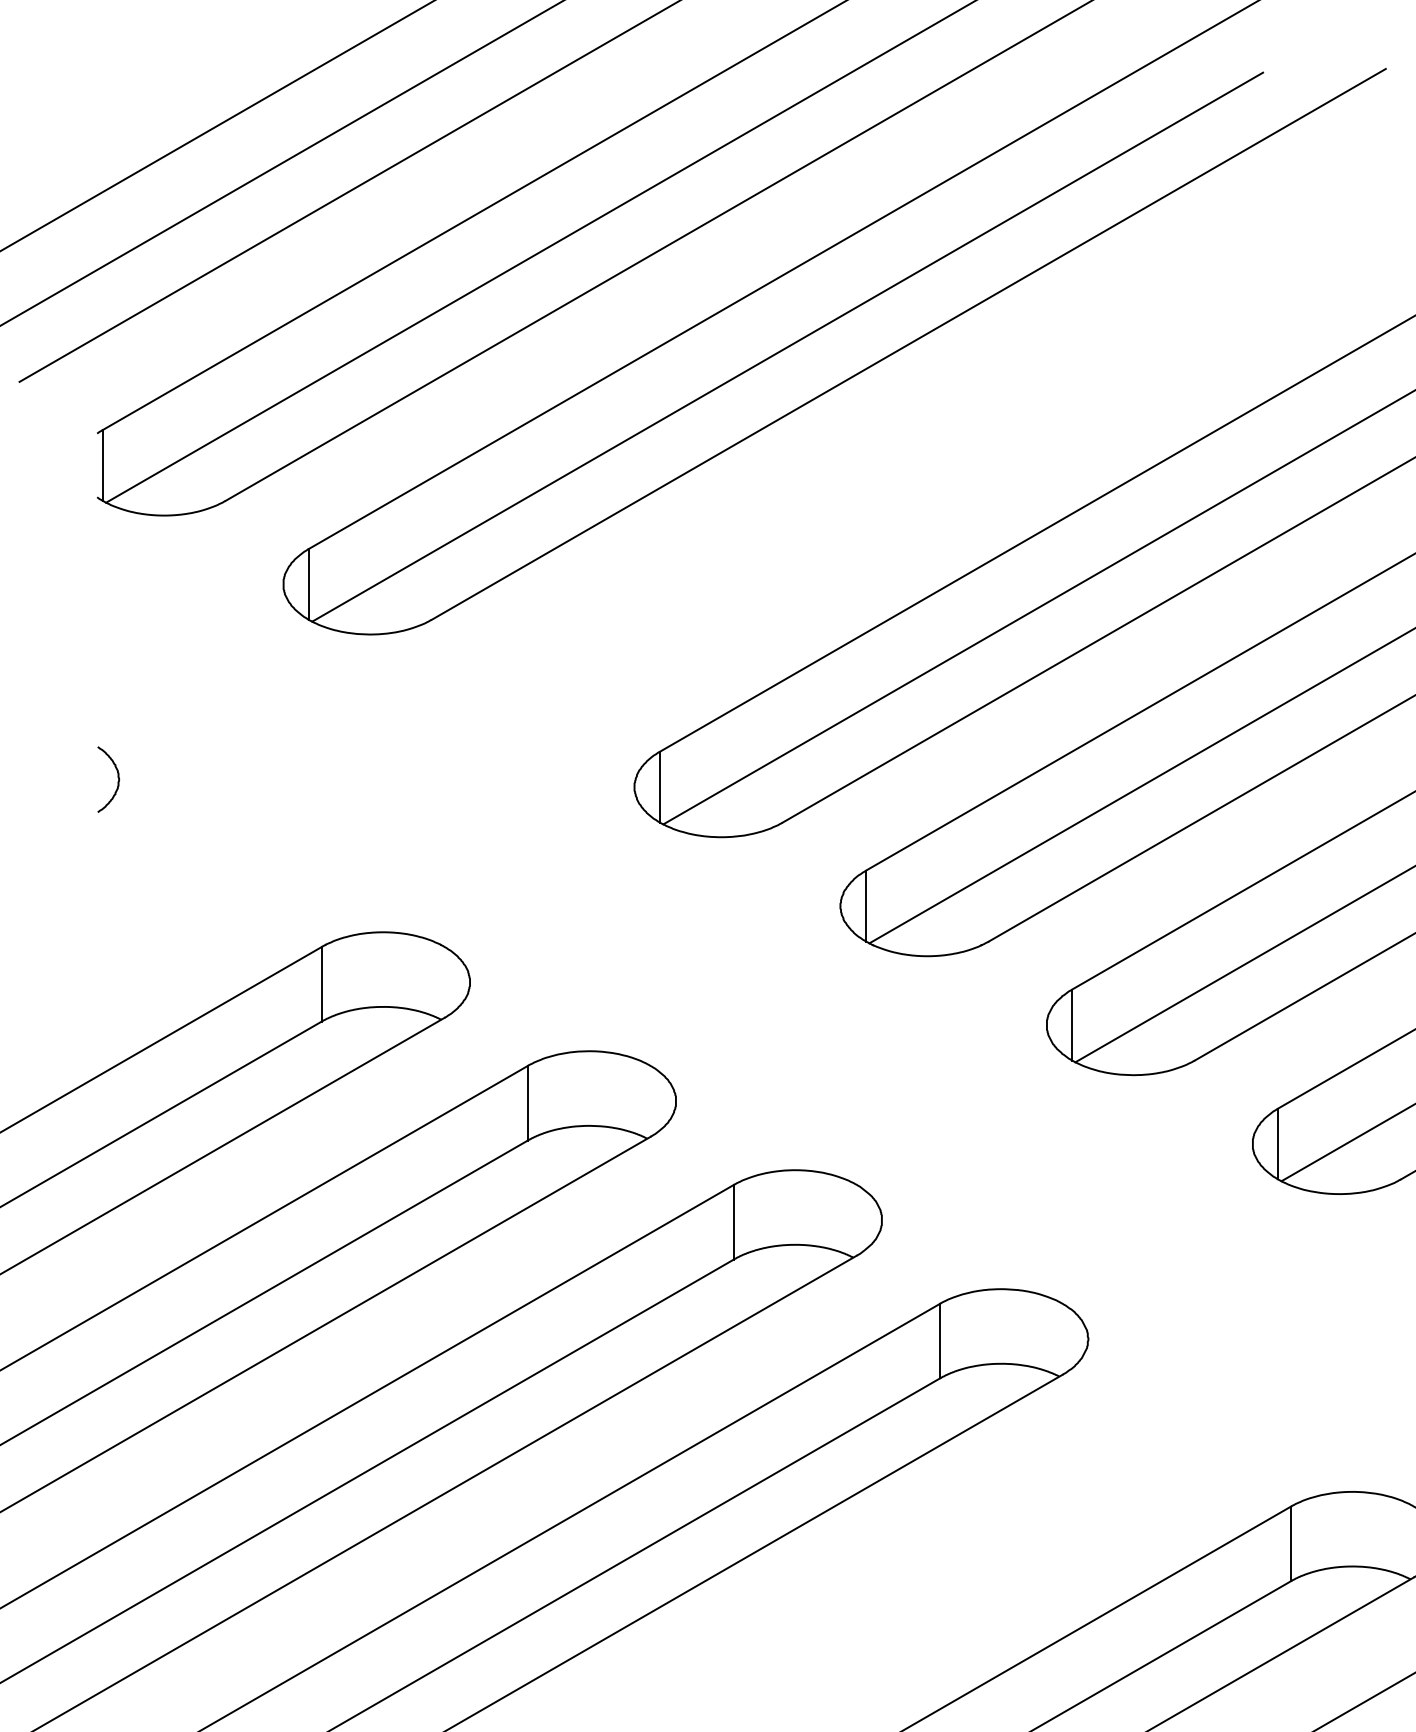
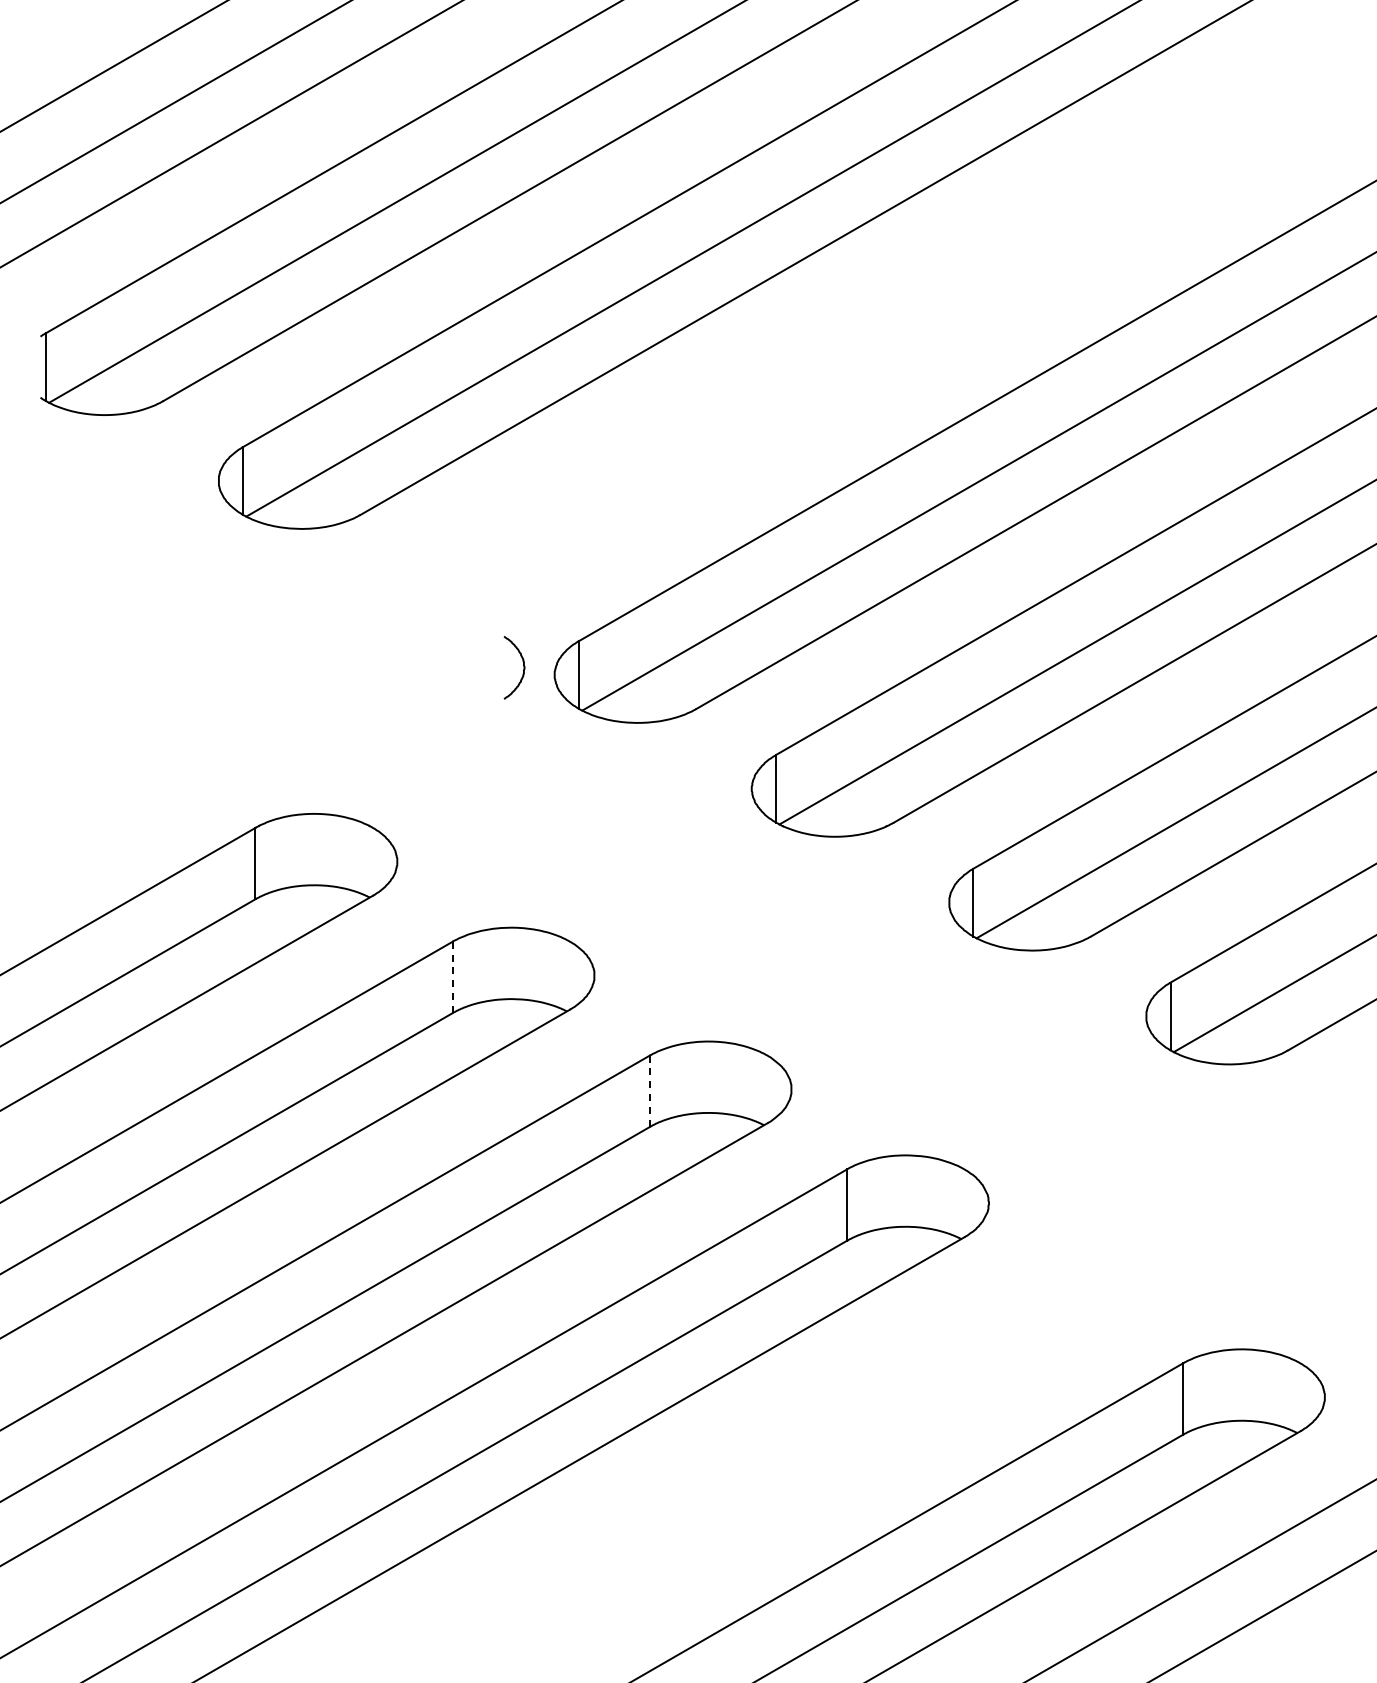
curve: (118, 779) -> (523, 667), moved
line: (527, 1103) -> (452, 977), solid -> dashed
line: (733, 1222) -> (649, 1091), solid -> dashed

